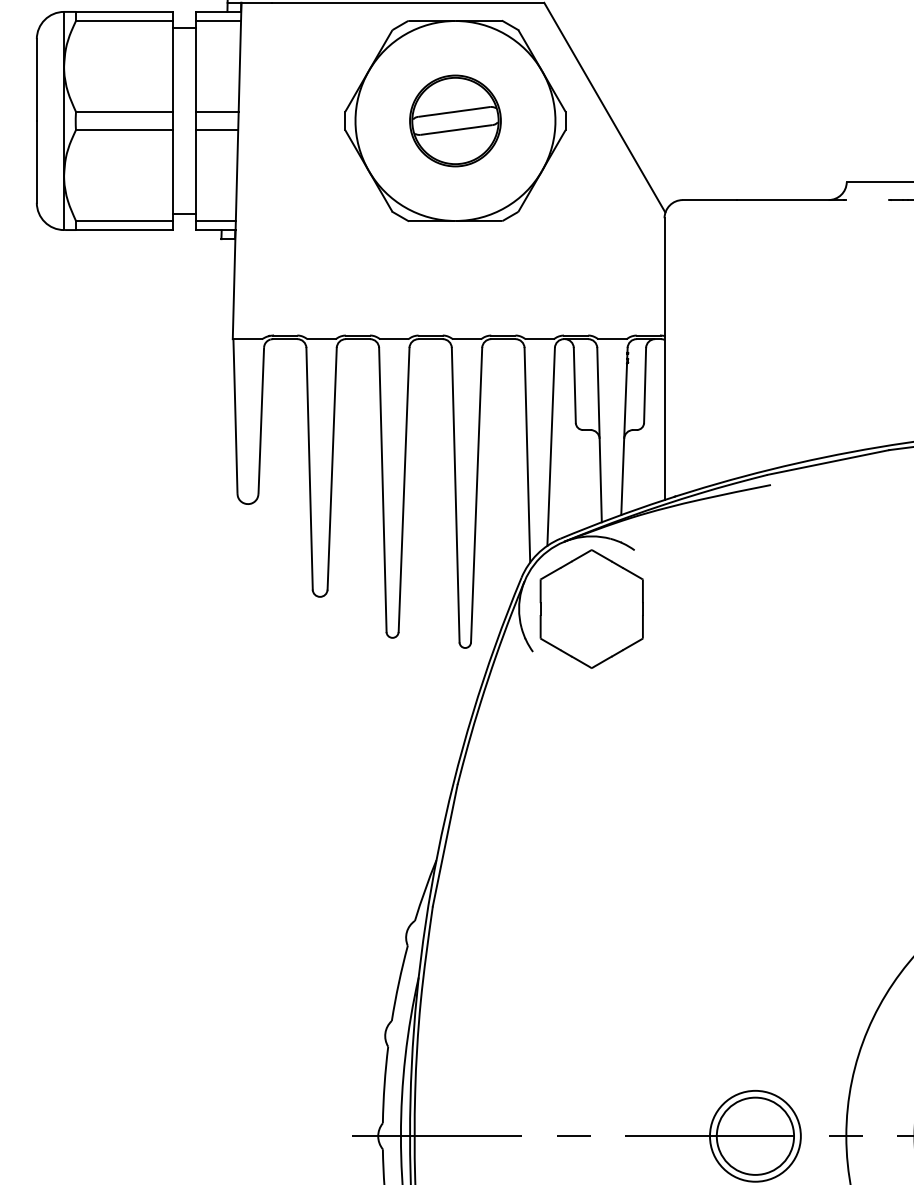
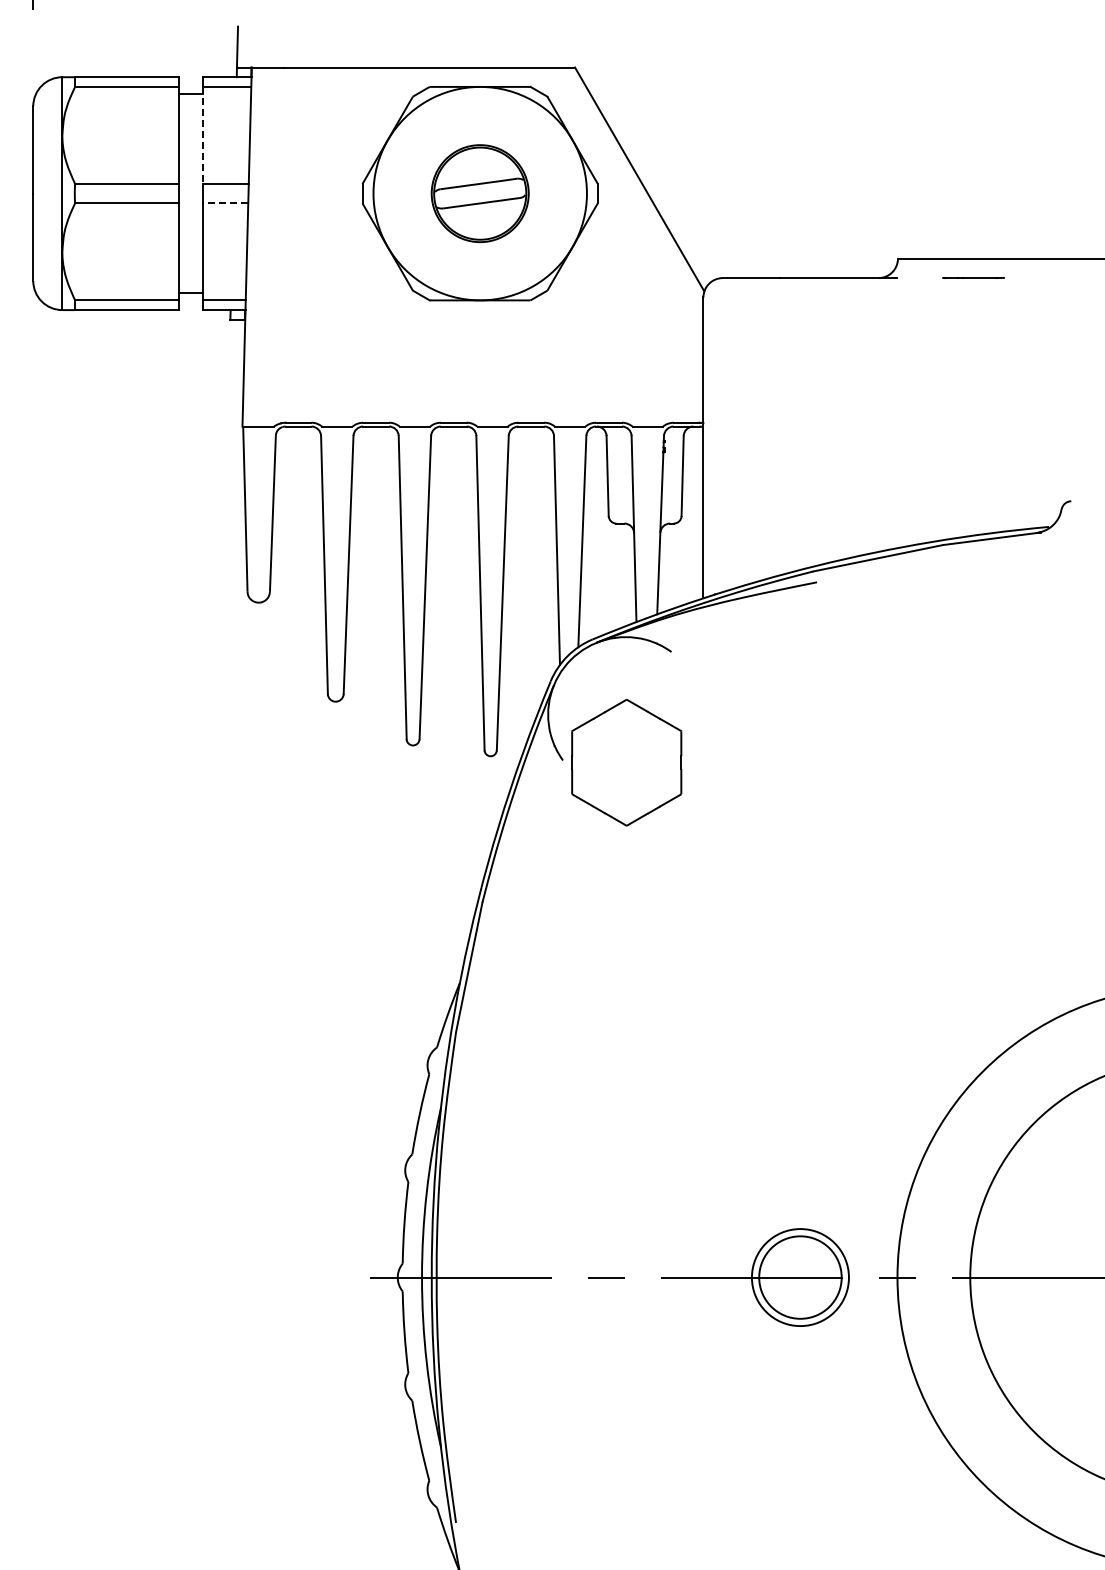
line: (196, 66) -> (203, 135), solid -> dashed
line: (216, 130) -> (225, 203), solid -> dashed
part: (591, 608) -> (626, 762), moved

